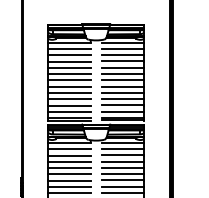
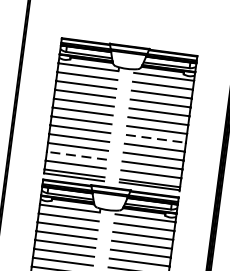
line: (123, 86) -> (156, 138), solid -> dashed
line: (69, 105) -> (76, 155), solid -> dashed

